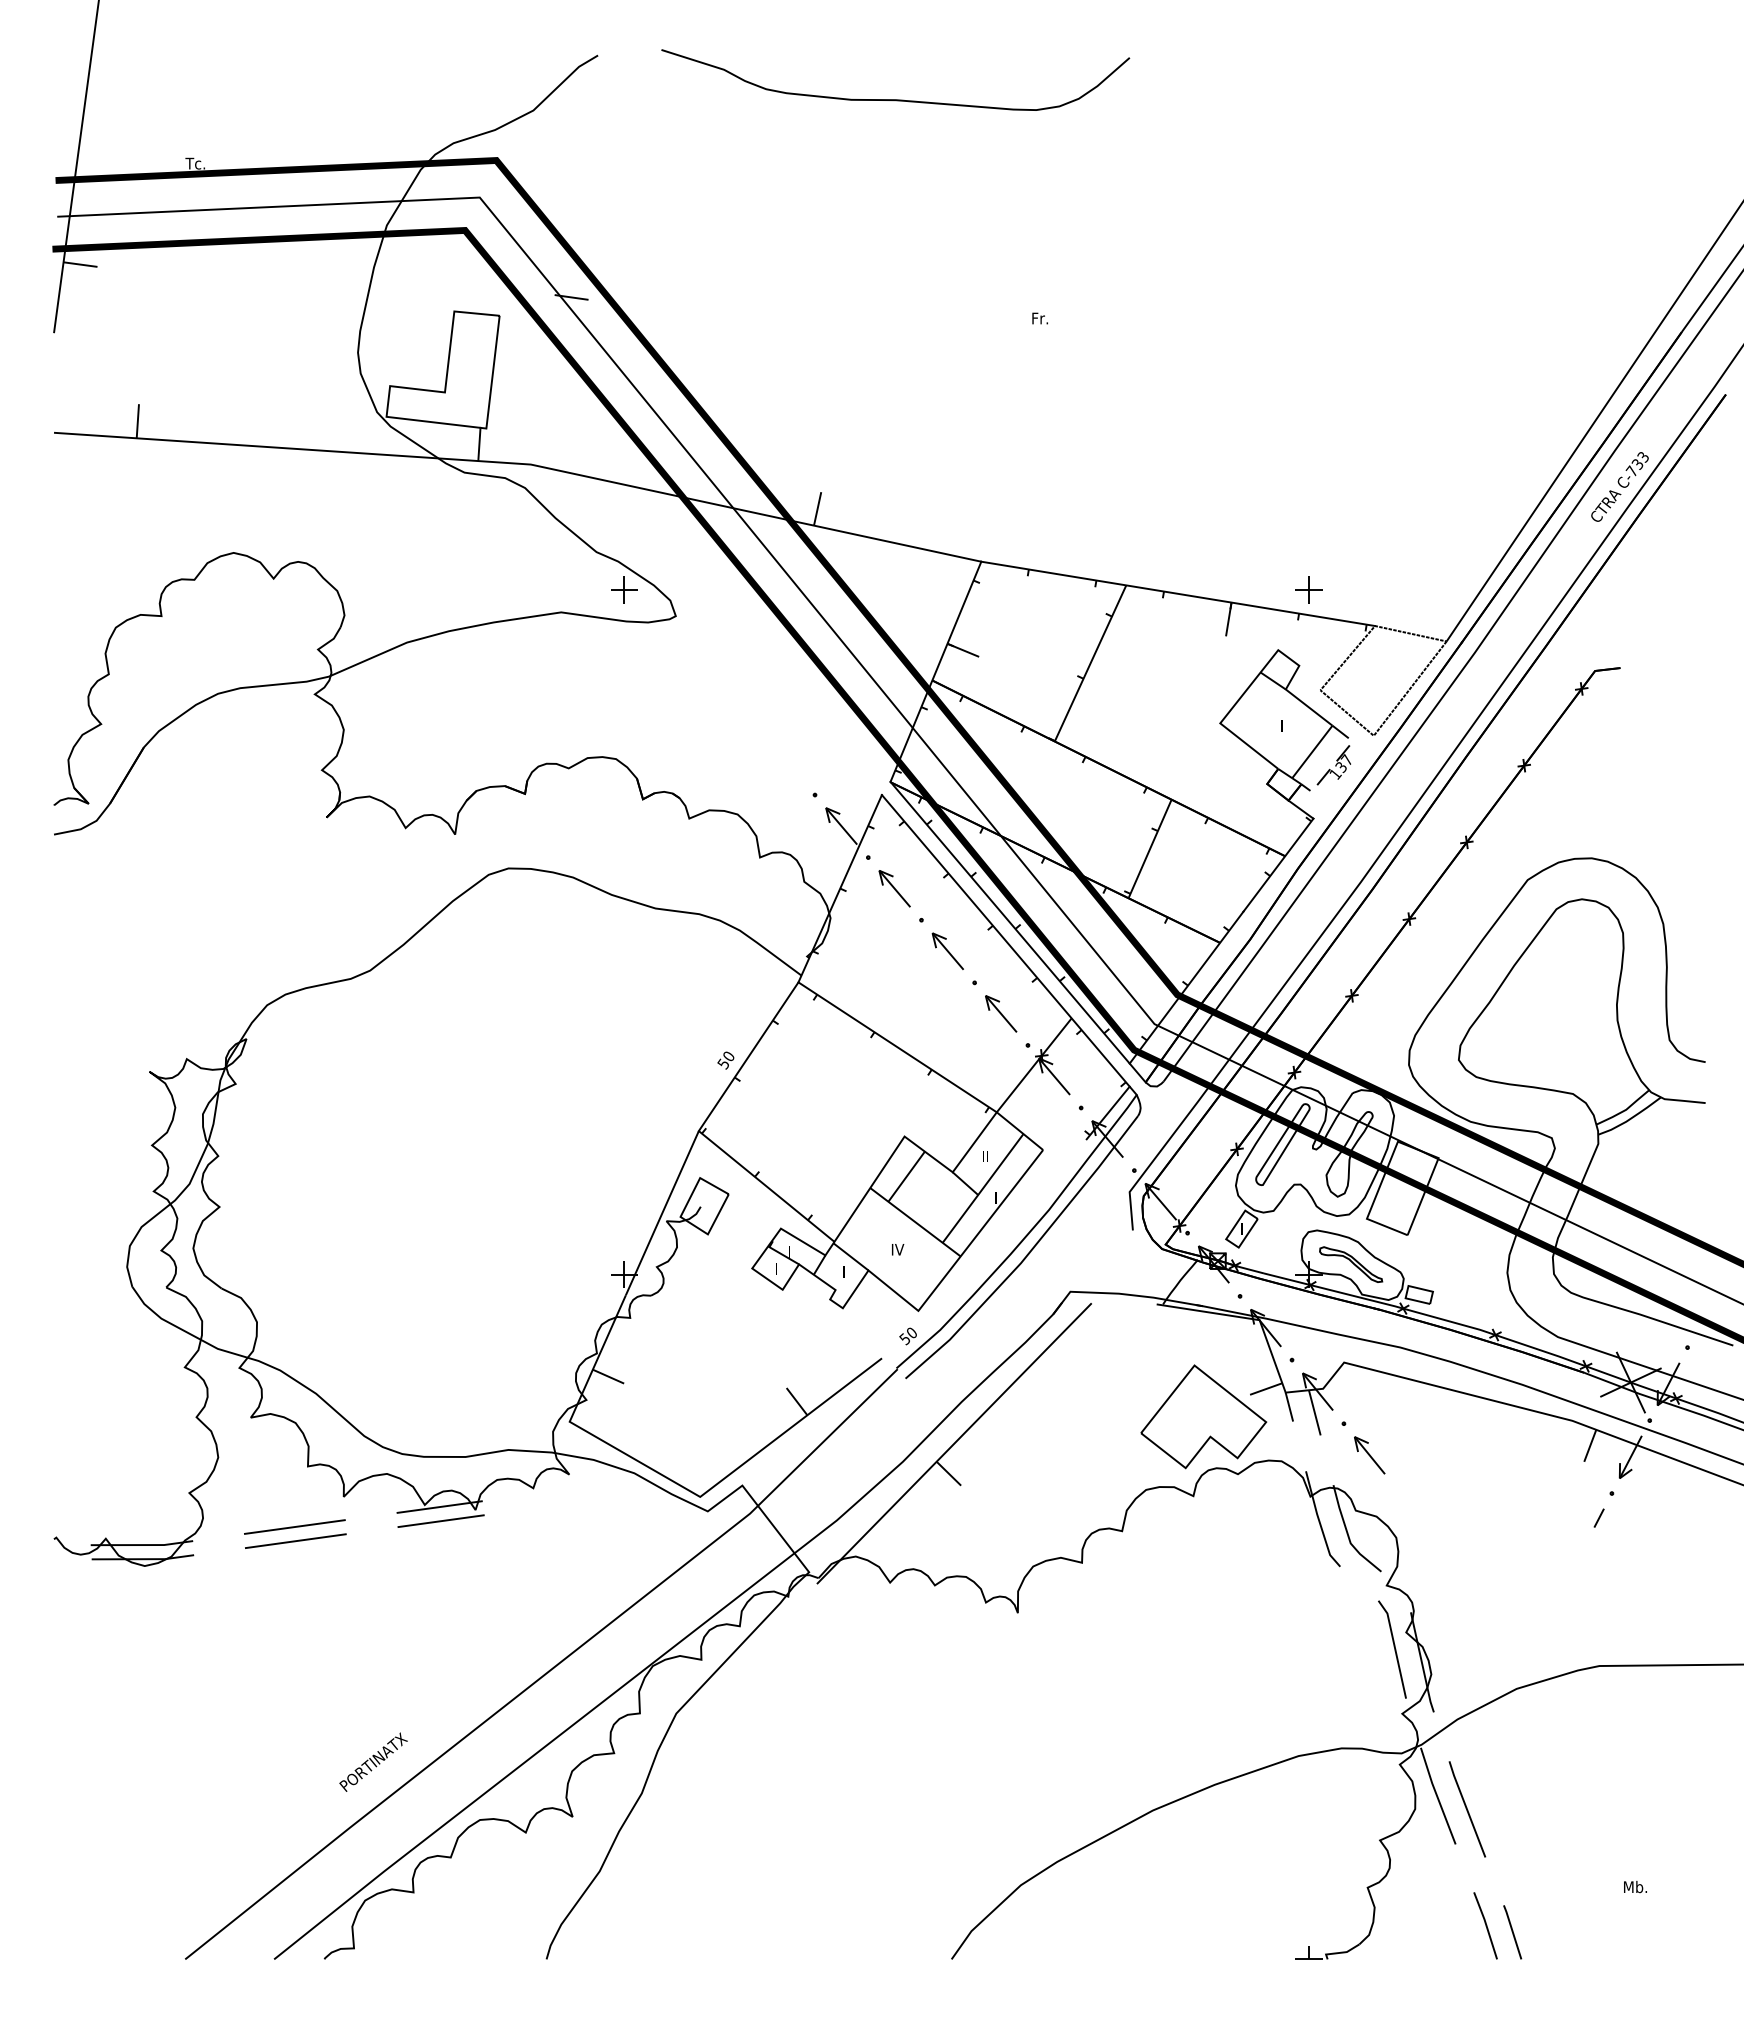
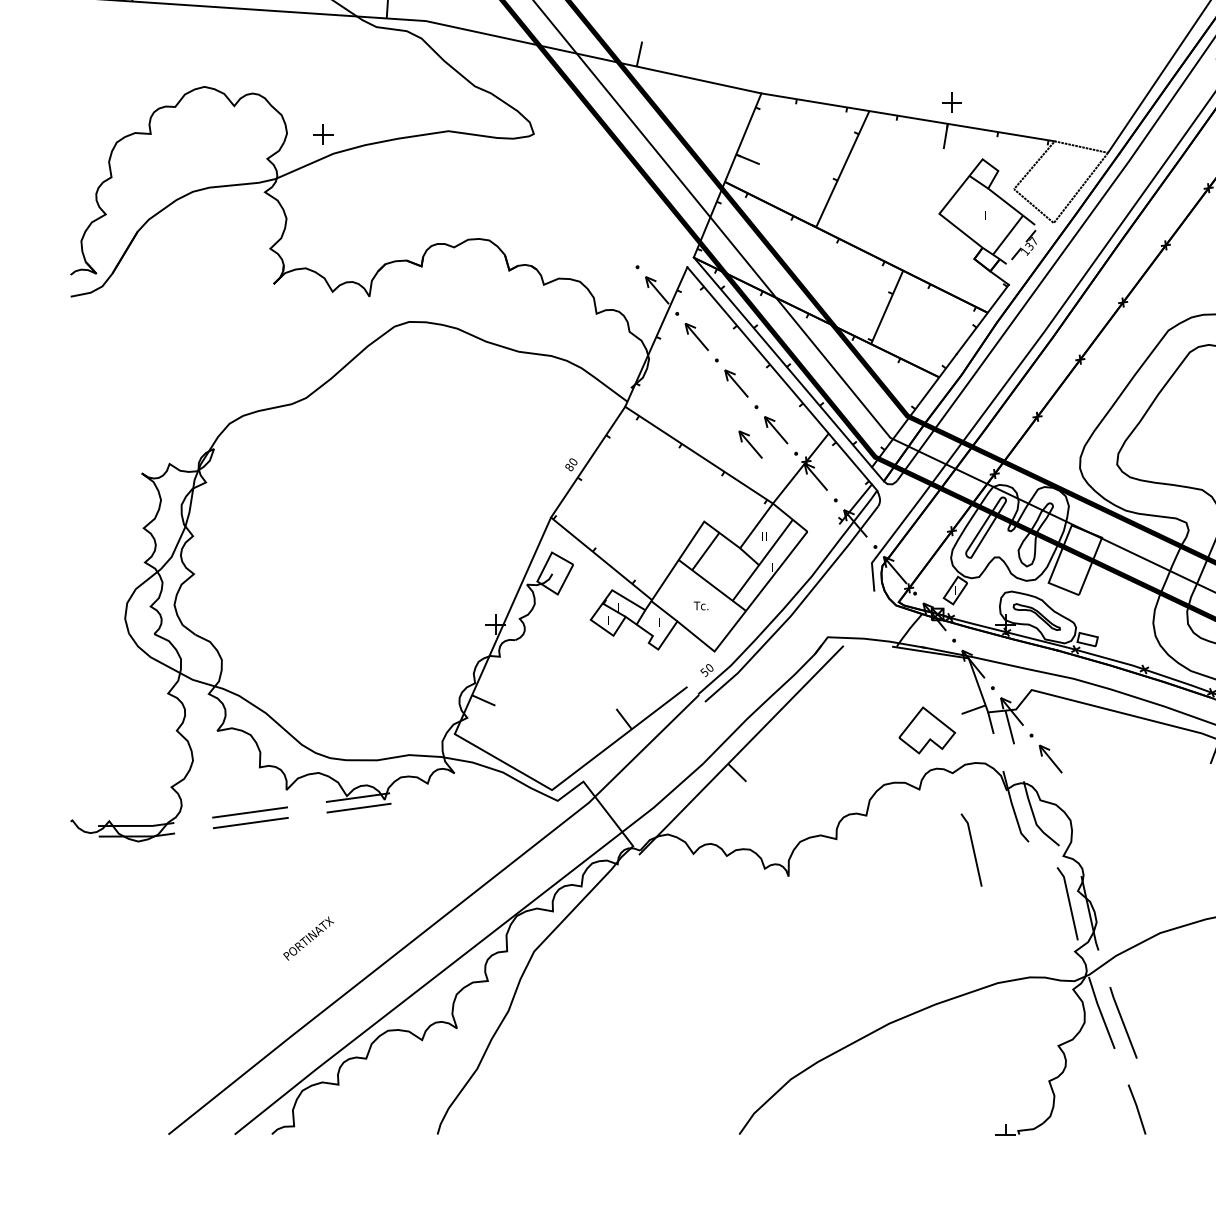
part: (624, 589) -> (323, 134), moved
part: (1308, 589) -> (951, 102), moved
part: (966, 1032) -> (750, 444), added
text: (723, 1063) -> (569, 467), 50 -> 80
text: (900, 1249) -> (701, 605), IV -> Tc.
part: (1203, 1416) -> (926, 730), size x0.6
line: (1265, 1577) -> (973, 850), added
text: (373, 1761) -> (308, 938), moved
line: (1512, 1932) -> (1157, 1114), removed

